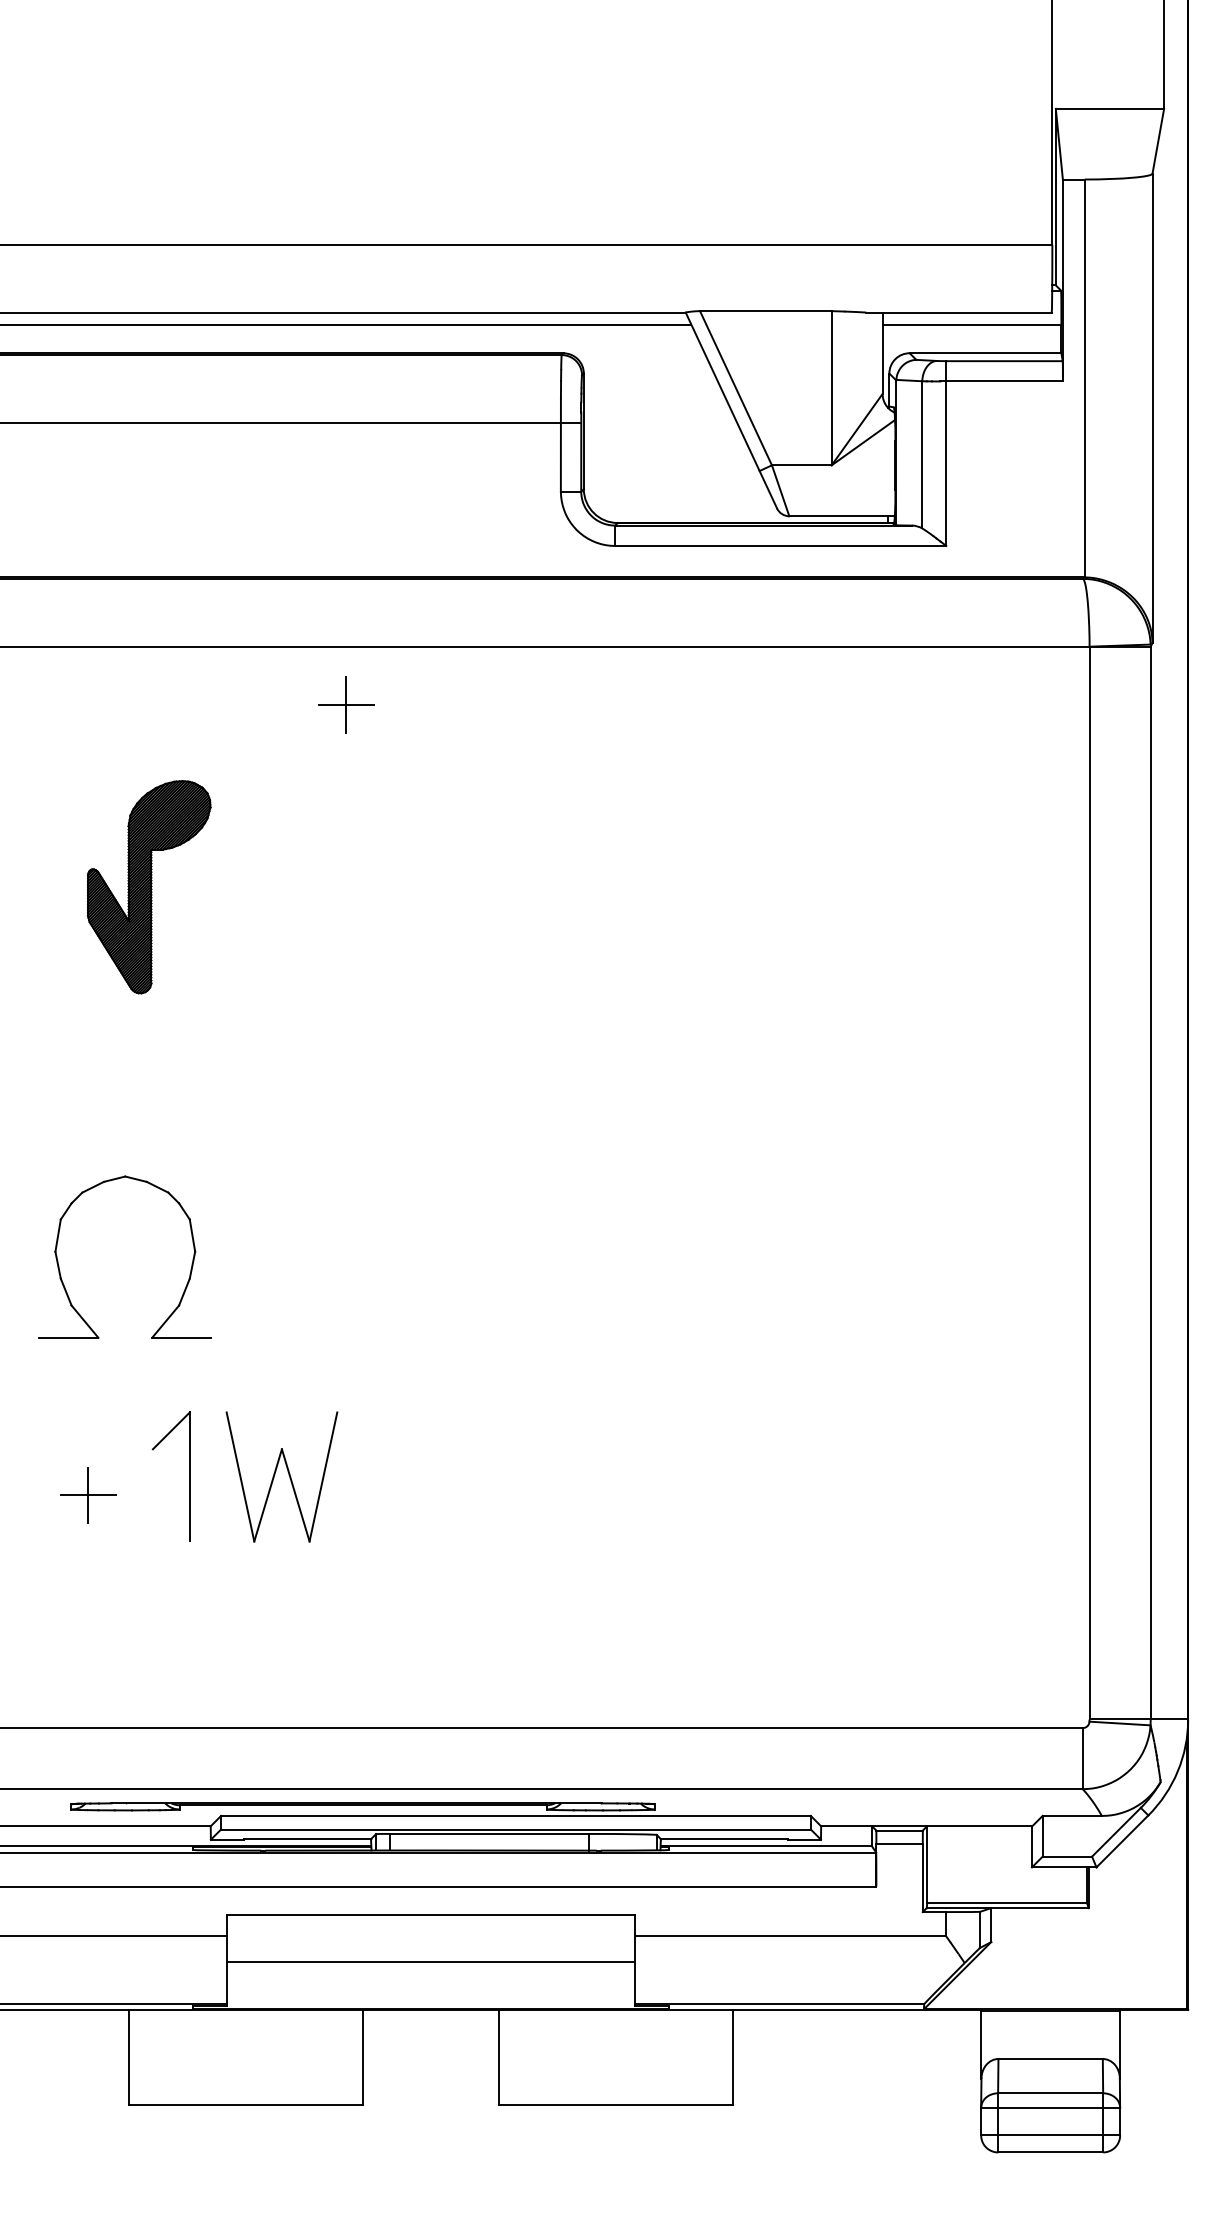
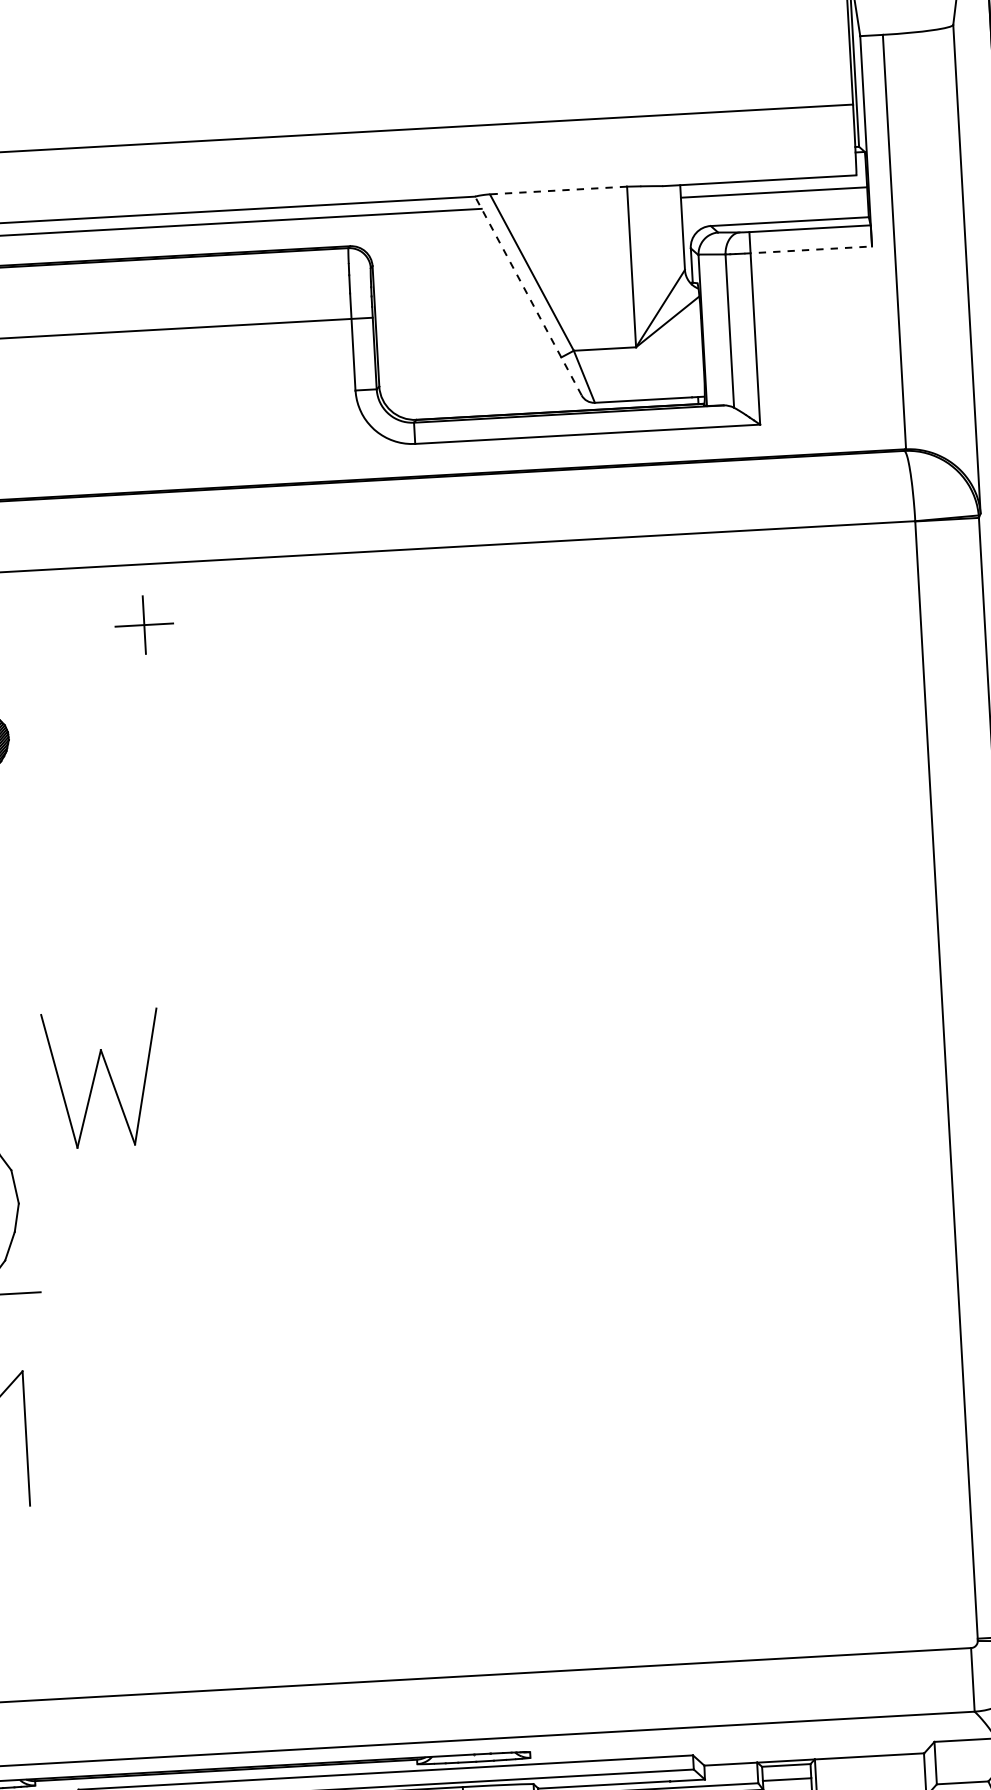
line: (765, 311) -> (558, 190), solid -> dashed
line: (1002, 381) -> (809, 250), solid -> dashed
line: (731, 410) -> (528, 296), solid -> dashed
part: (275, 1474) -> (95, 1076), moved

